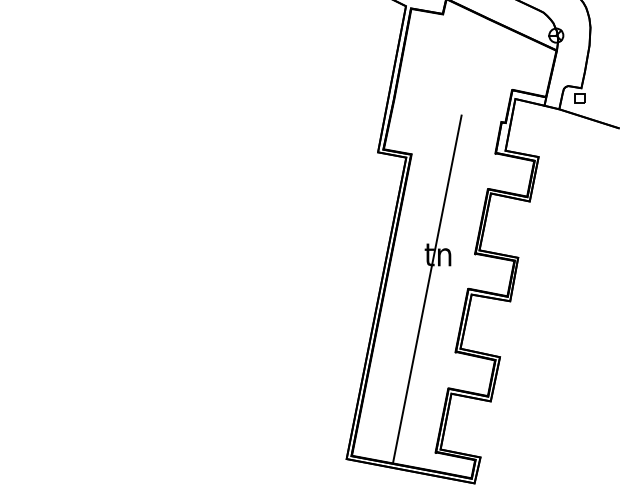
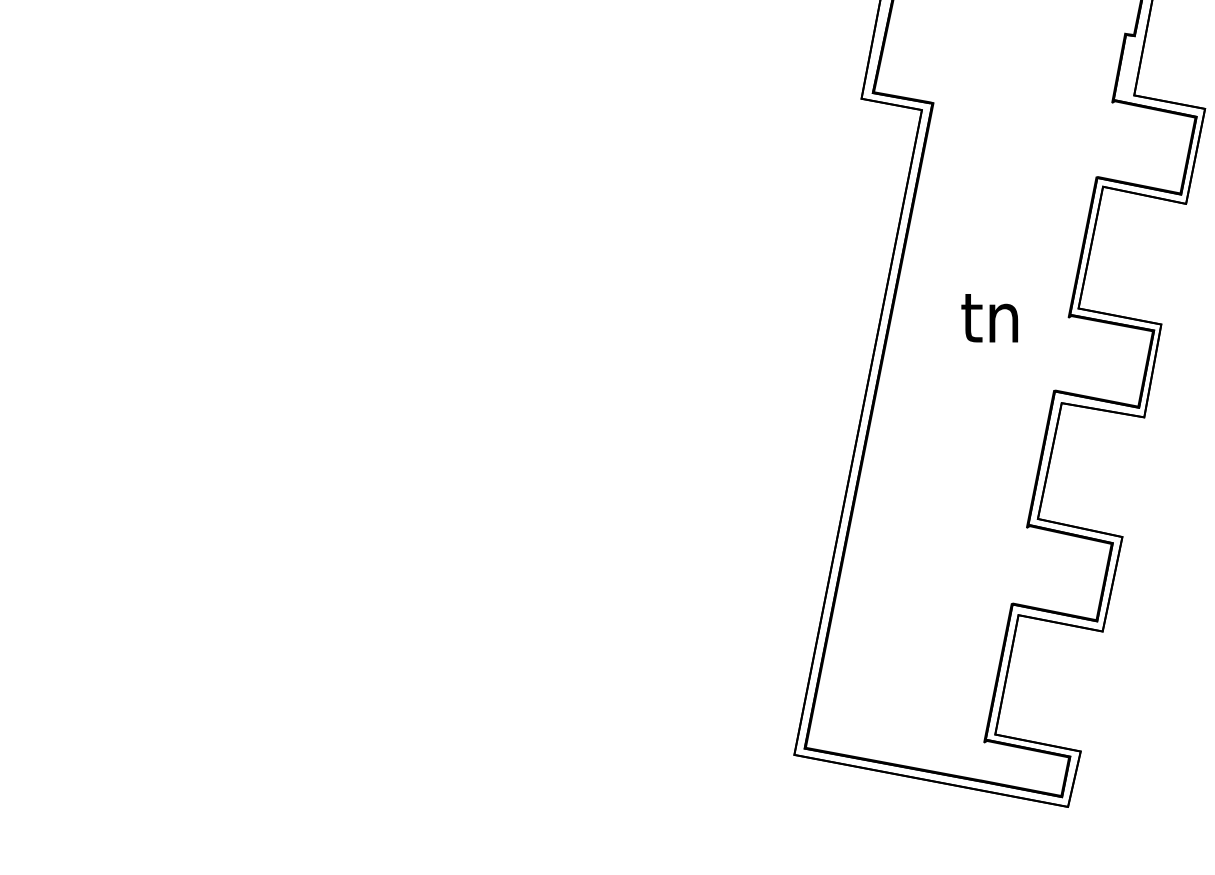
line: (427, 288) -> (967, 390), removed

